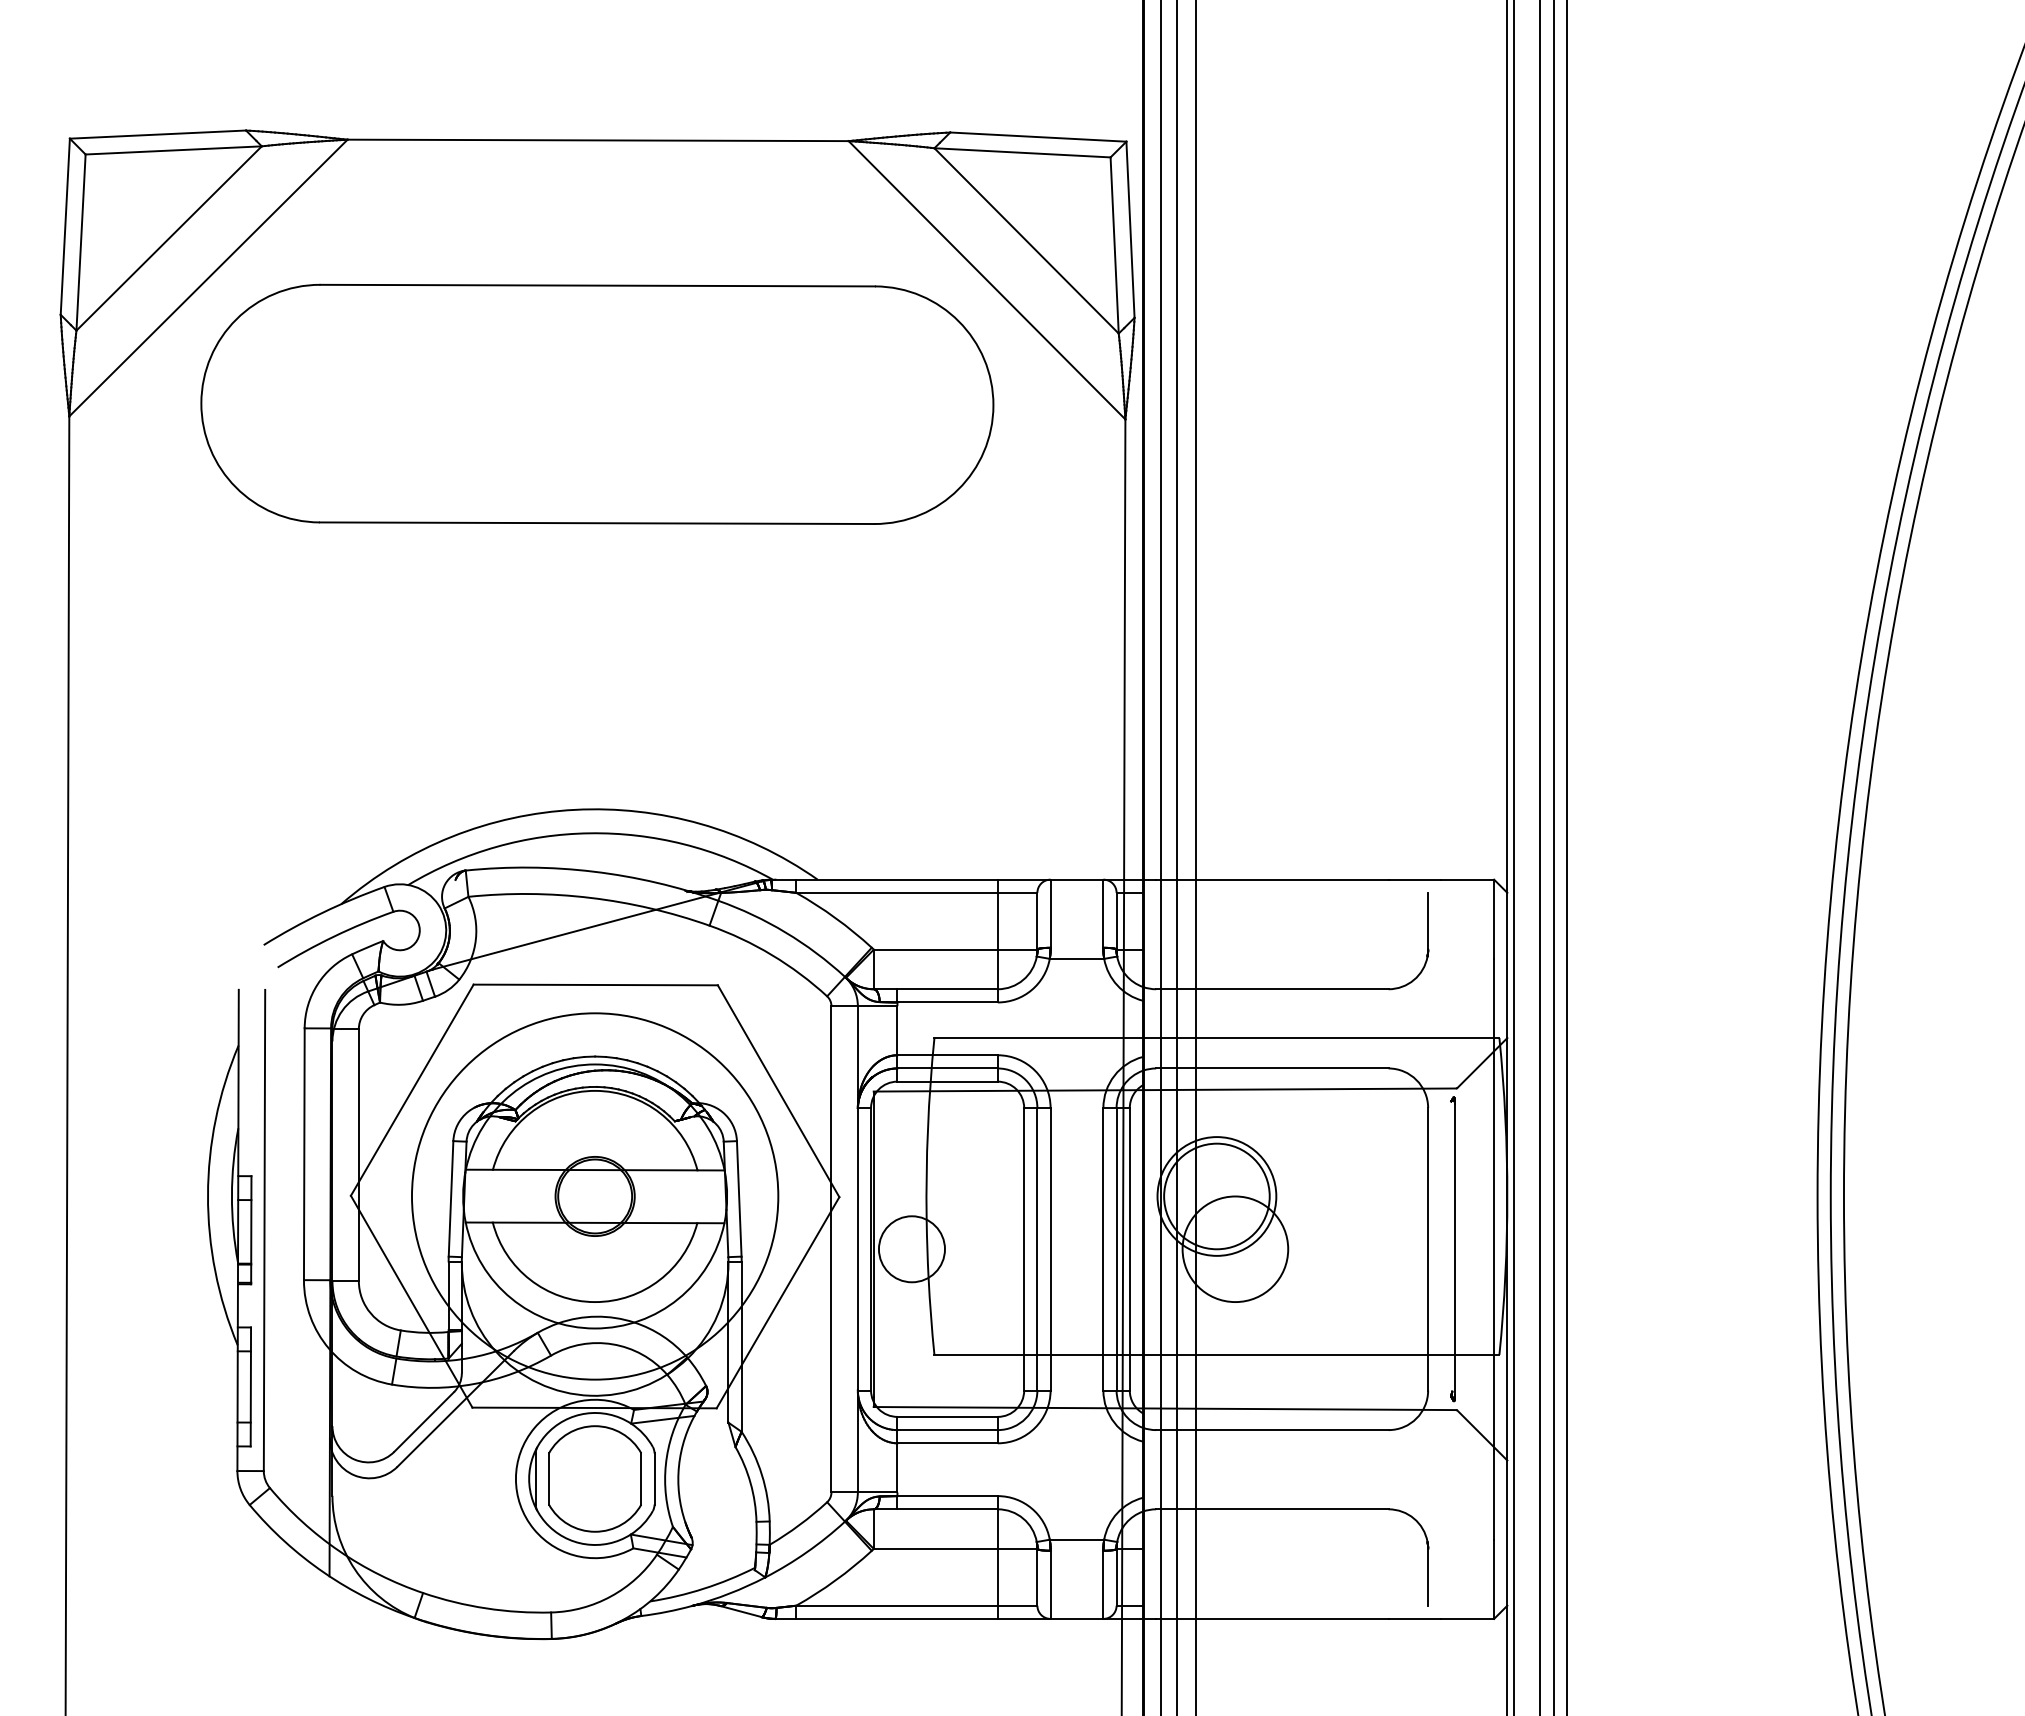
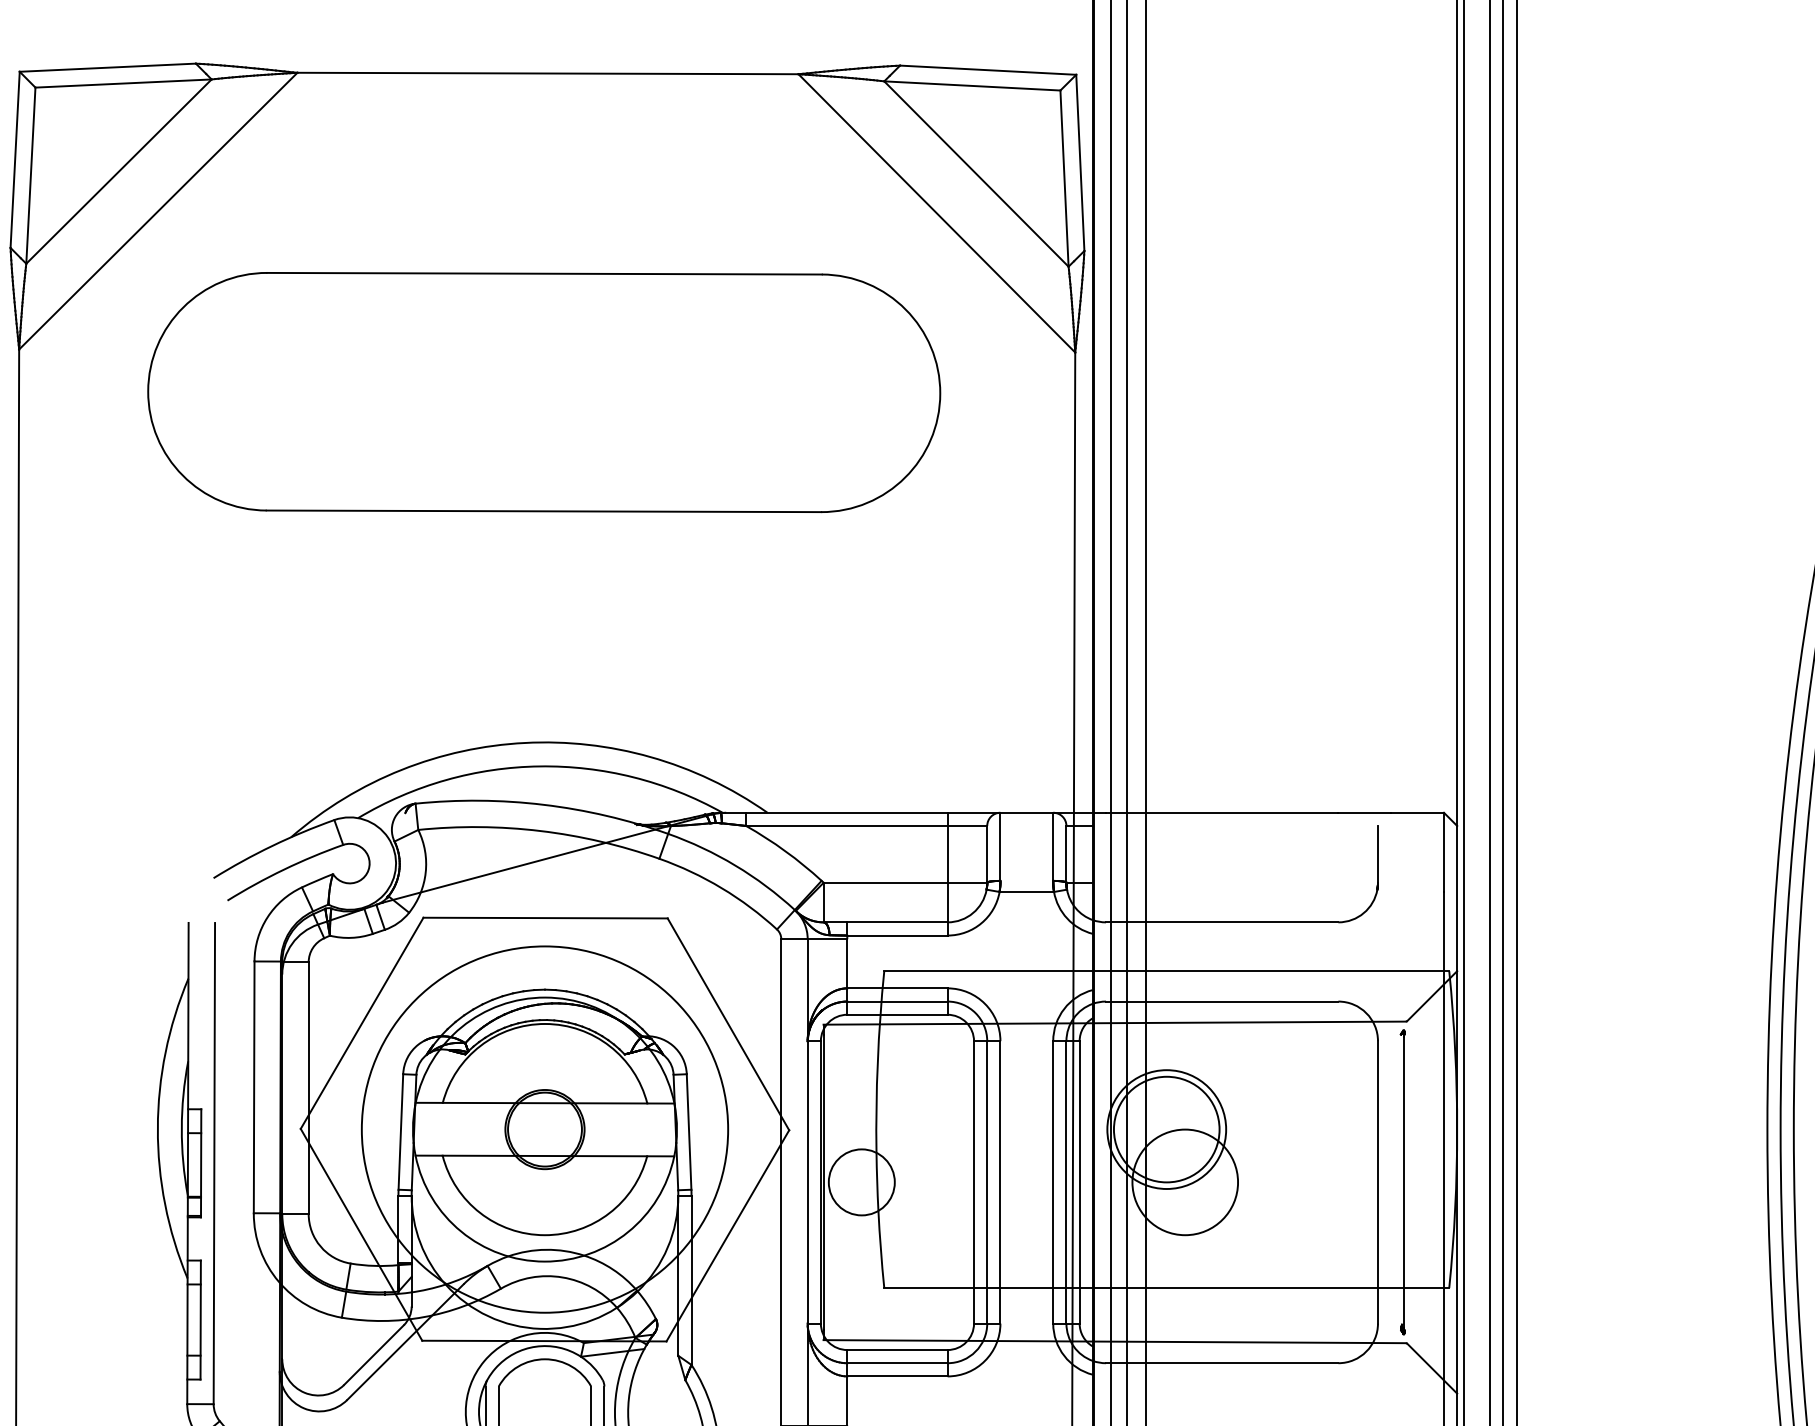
part: (597, 403) -> (544, 391), moved

